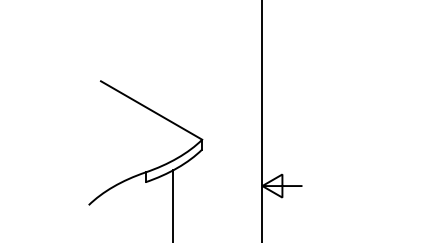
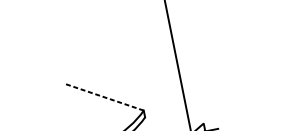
line: (152, 110) -> (105, 97), solid -> dashed

